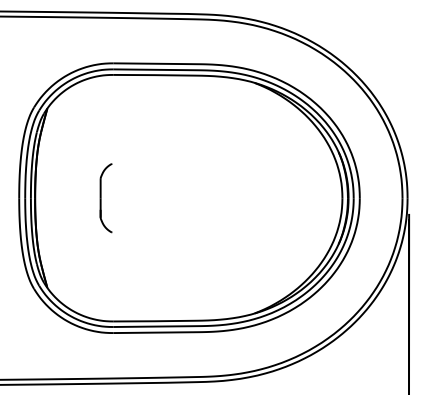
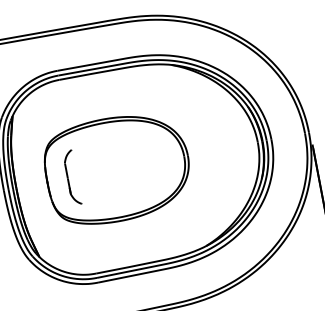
part: (163, 197) -> (117, 168), added

